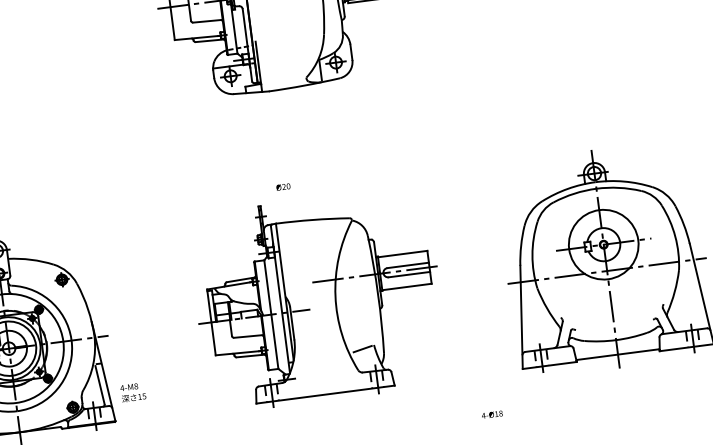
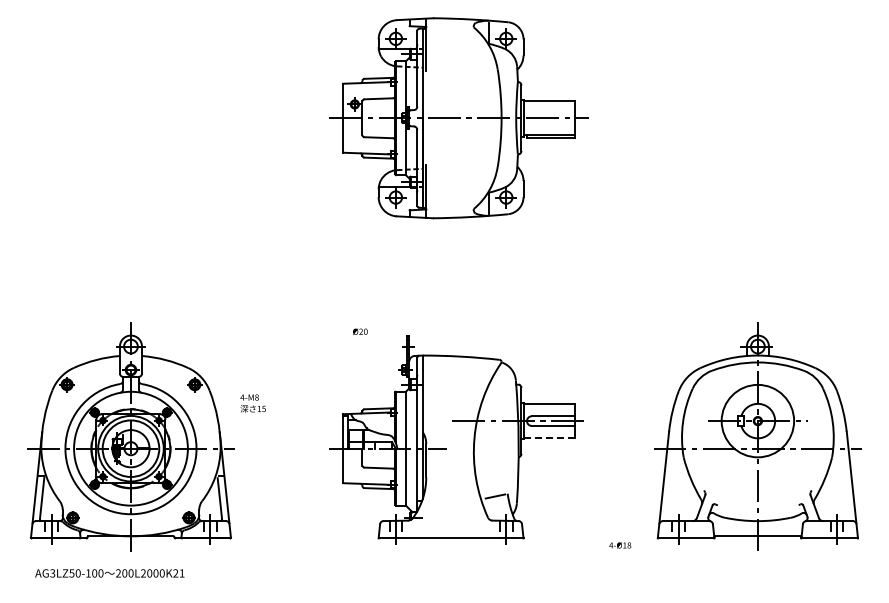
text: (283, 186) -> (360, 331), moved
line: (407, 287) -> (549, 438), solid -> dashed
text: (132, 392) -> (252, 403), moved
text: (492, 414) -> (620, 545), moved

